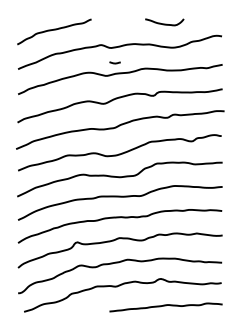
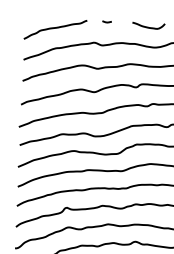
curve: (114, 62) -> (106, 21), moved

